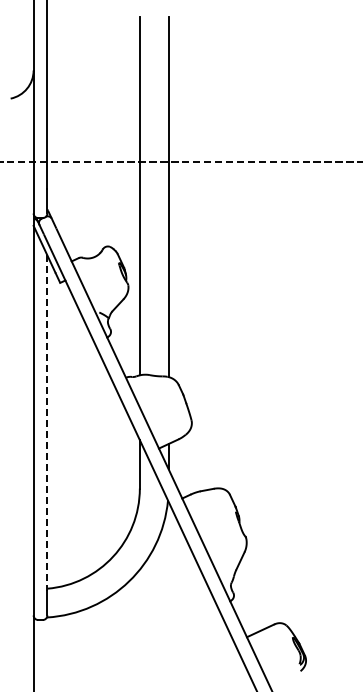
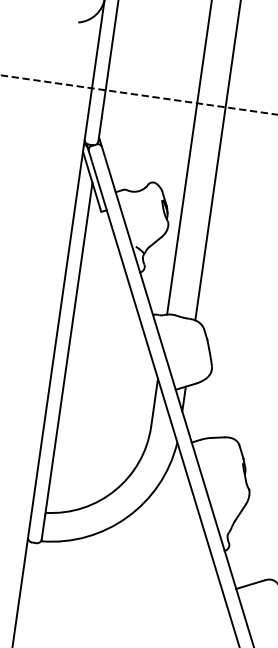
line: (47, 423) -> (68, 349), dashed -> solid

